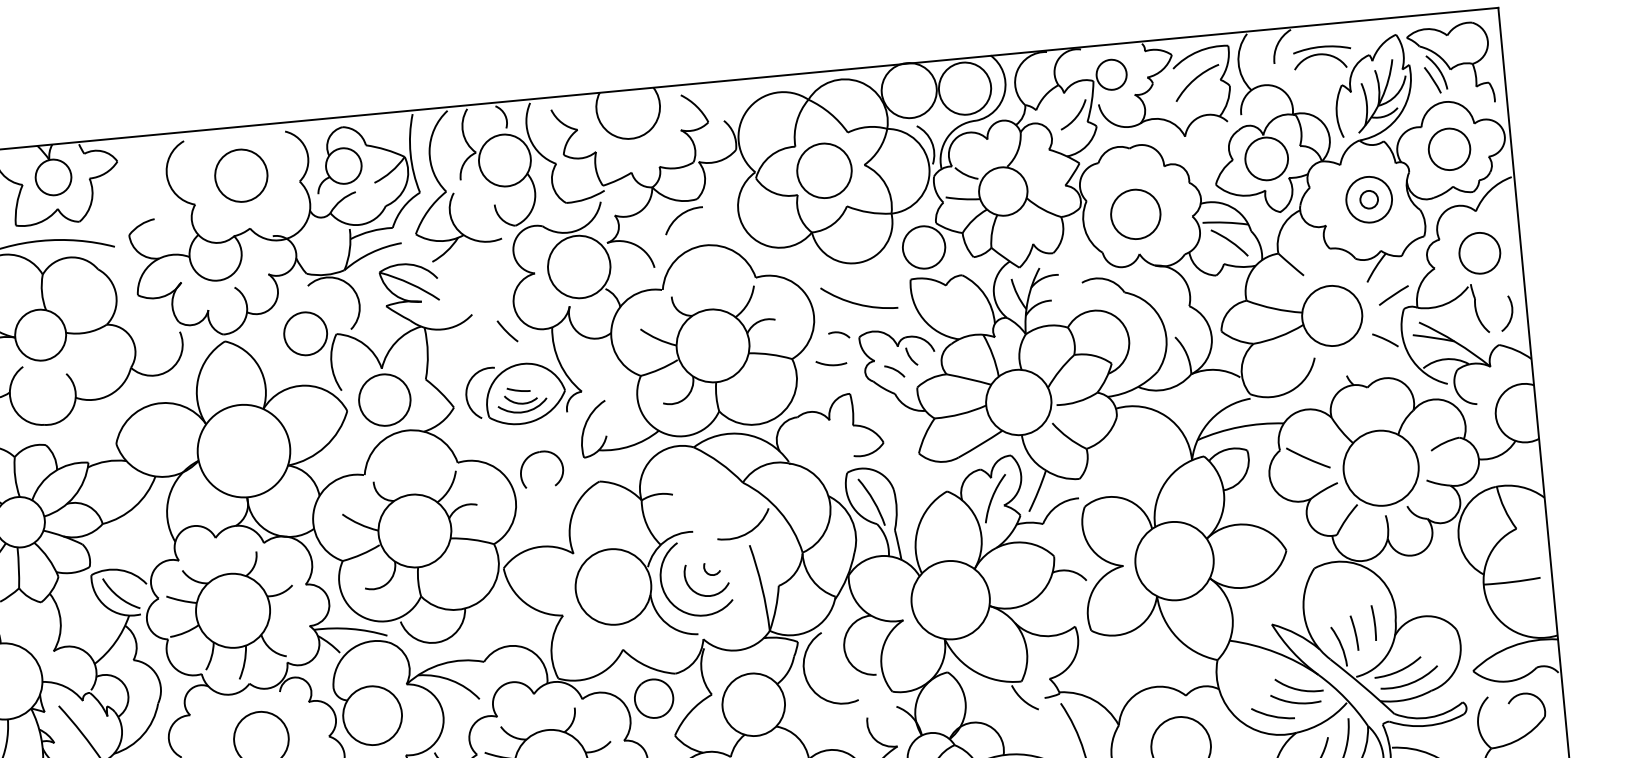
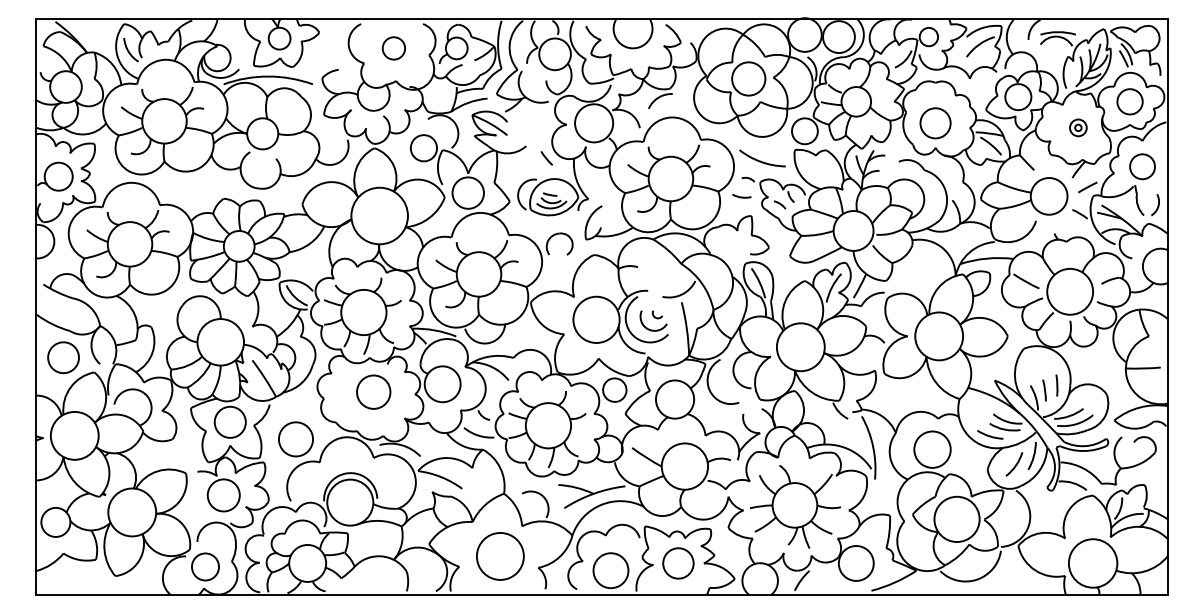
circle: (240, 175) -> (393, 48), size x0.7
part: (1369, 199) -> (1078, 127), size x0.6

